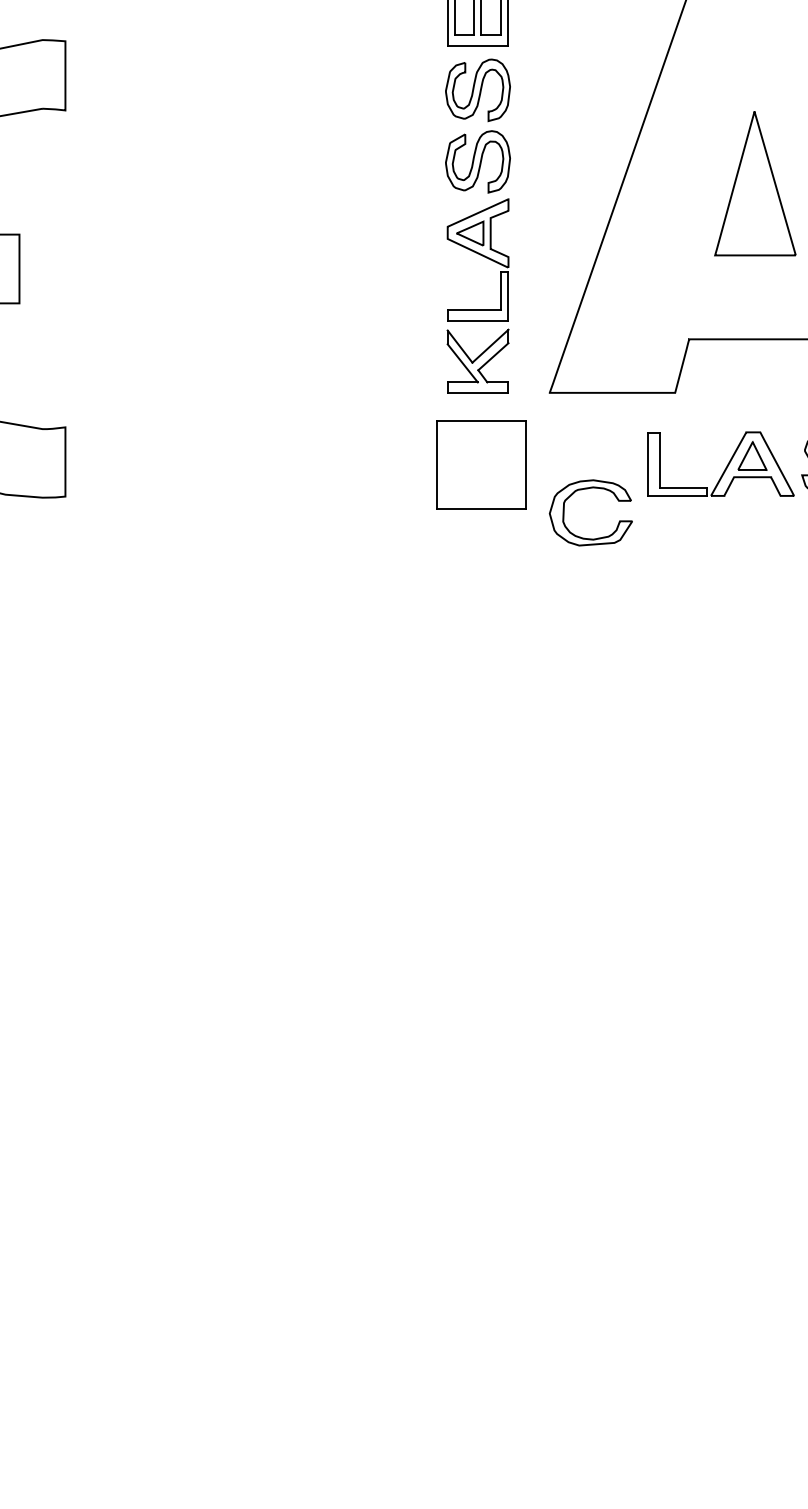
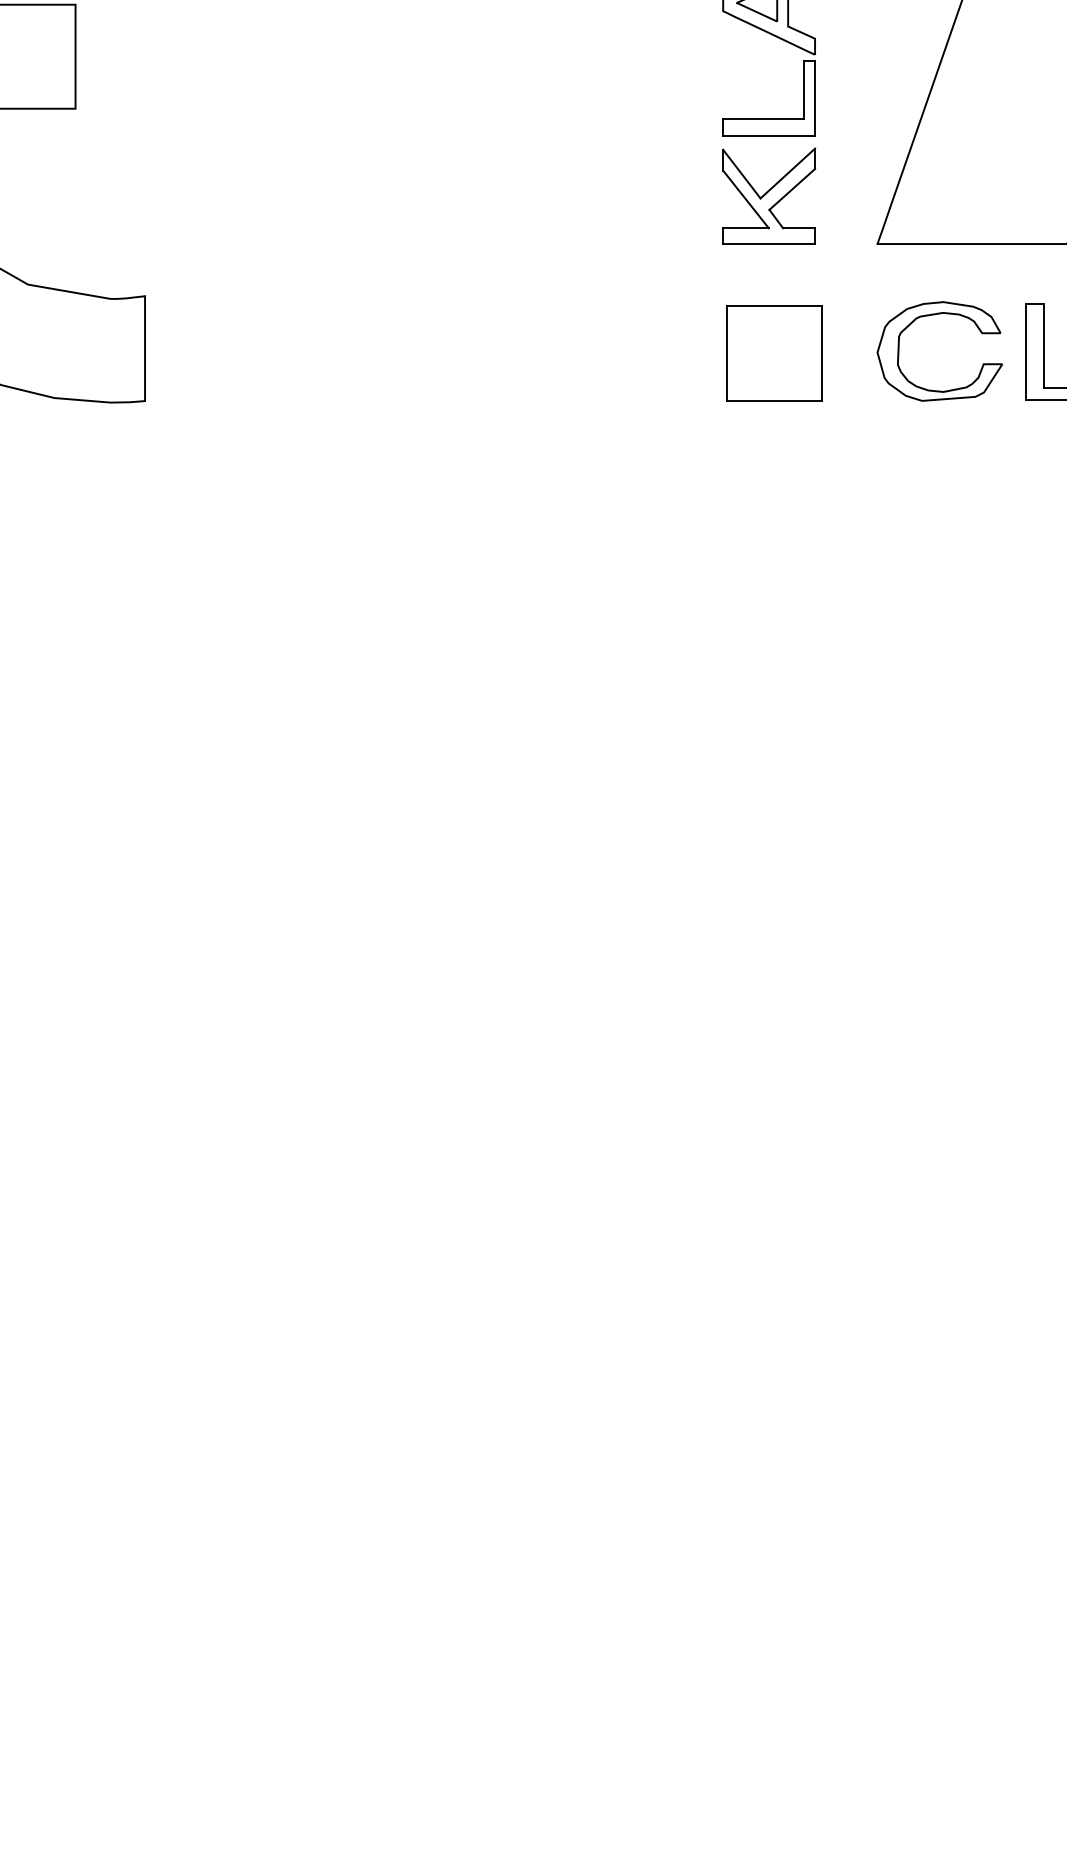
part: (481, 464) -> (774, 352), size x0.71
part: (587, 489) -> (934, 316), moved

